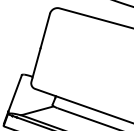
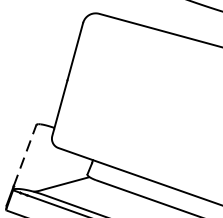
line: (15, 92) -> (25, 153), solid -> dashed

